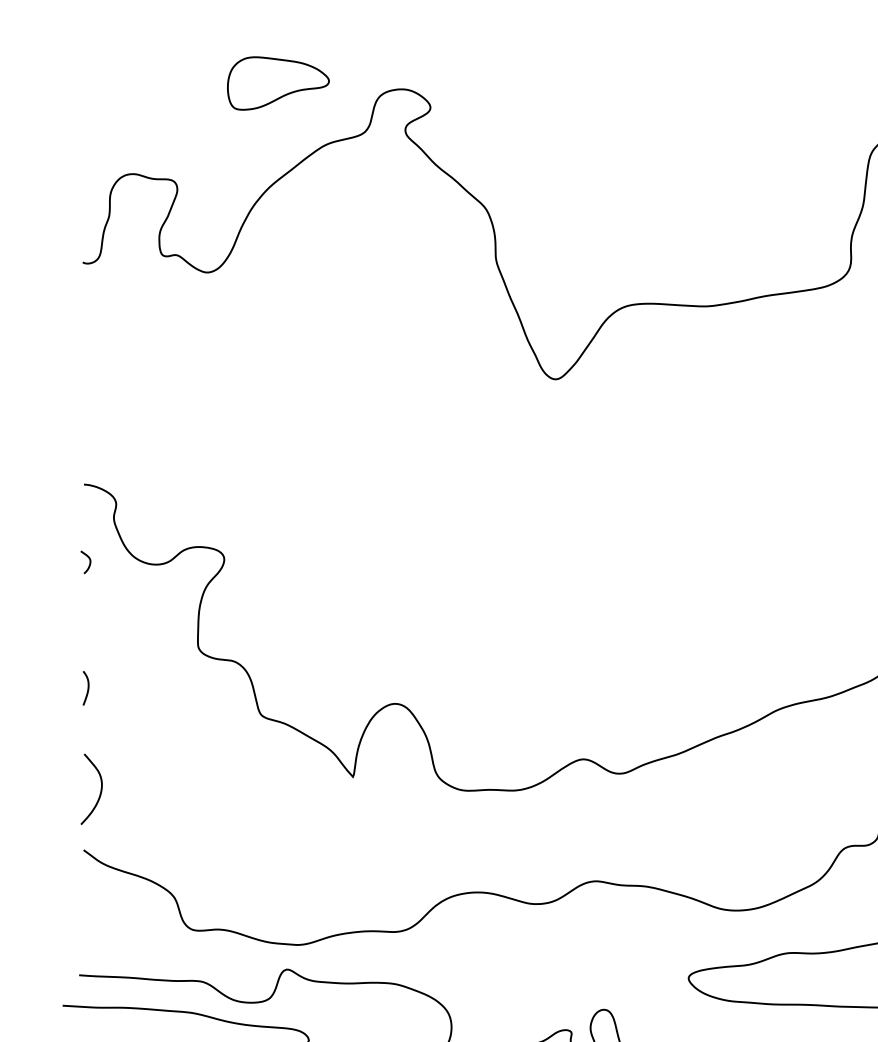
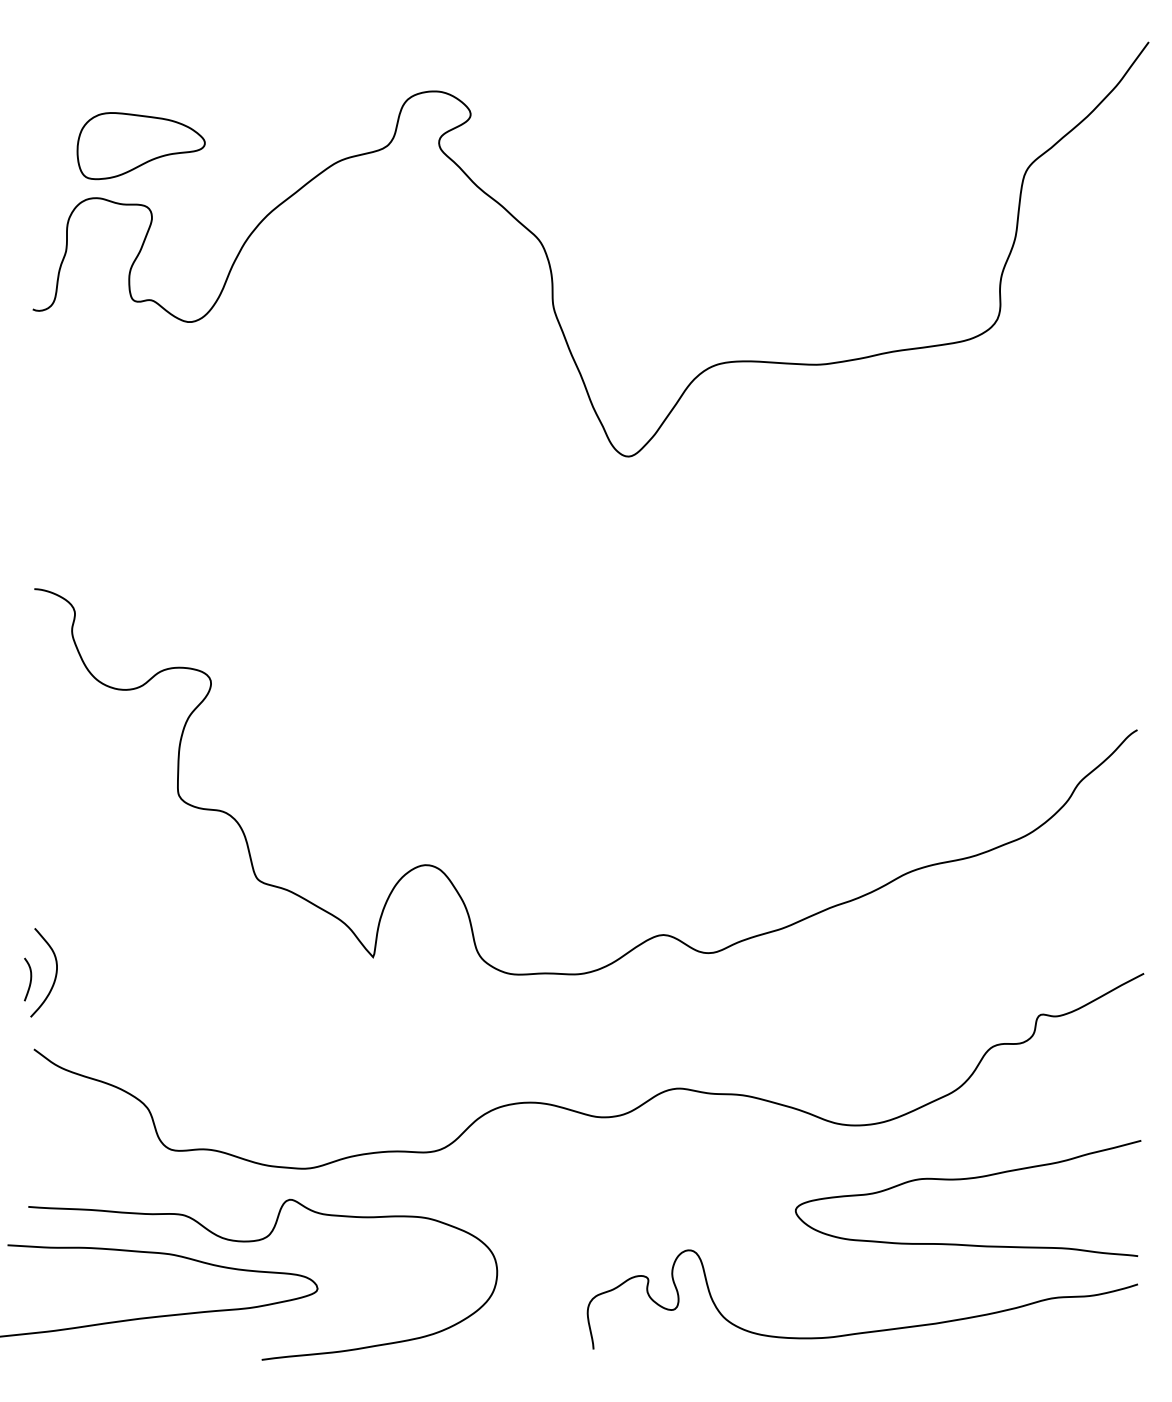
part: (277, 83) -> (140, 146), moved
curve: (89, 561) -> (41, 686), removed
curve: (88, 688) -> (30, 979), moved

